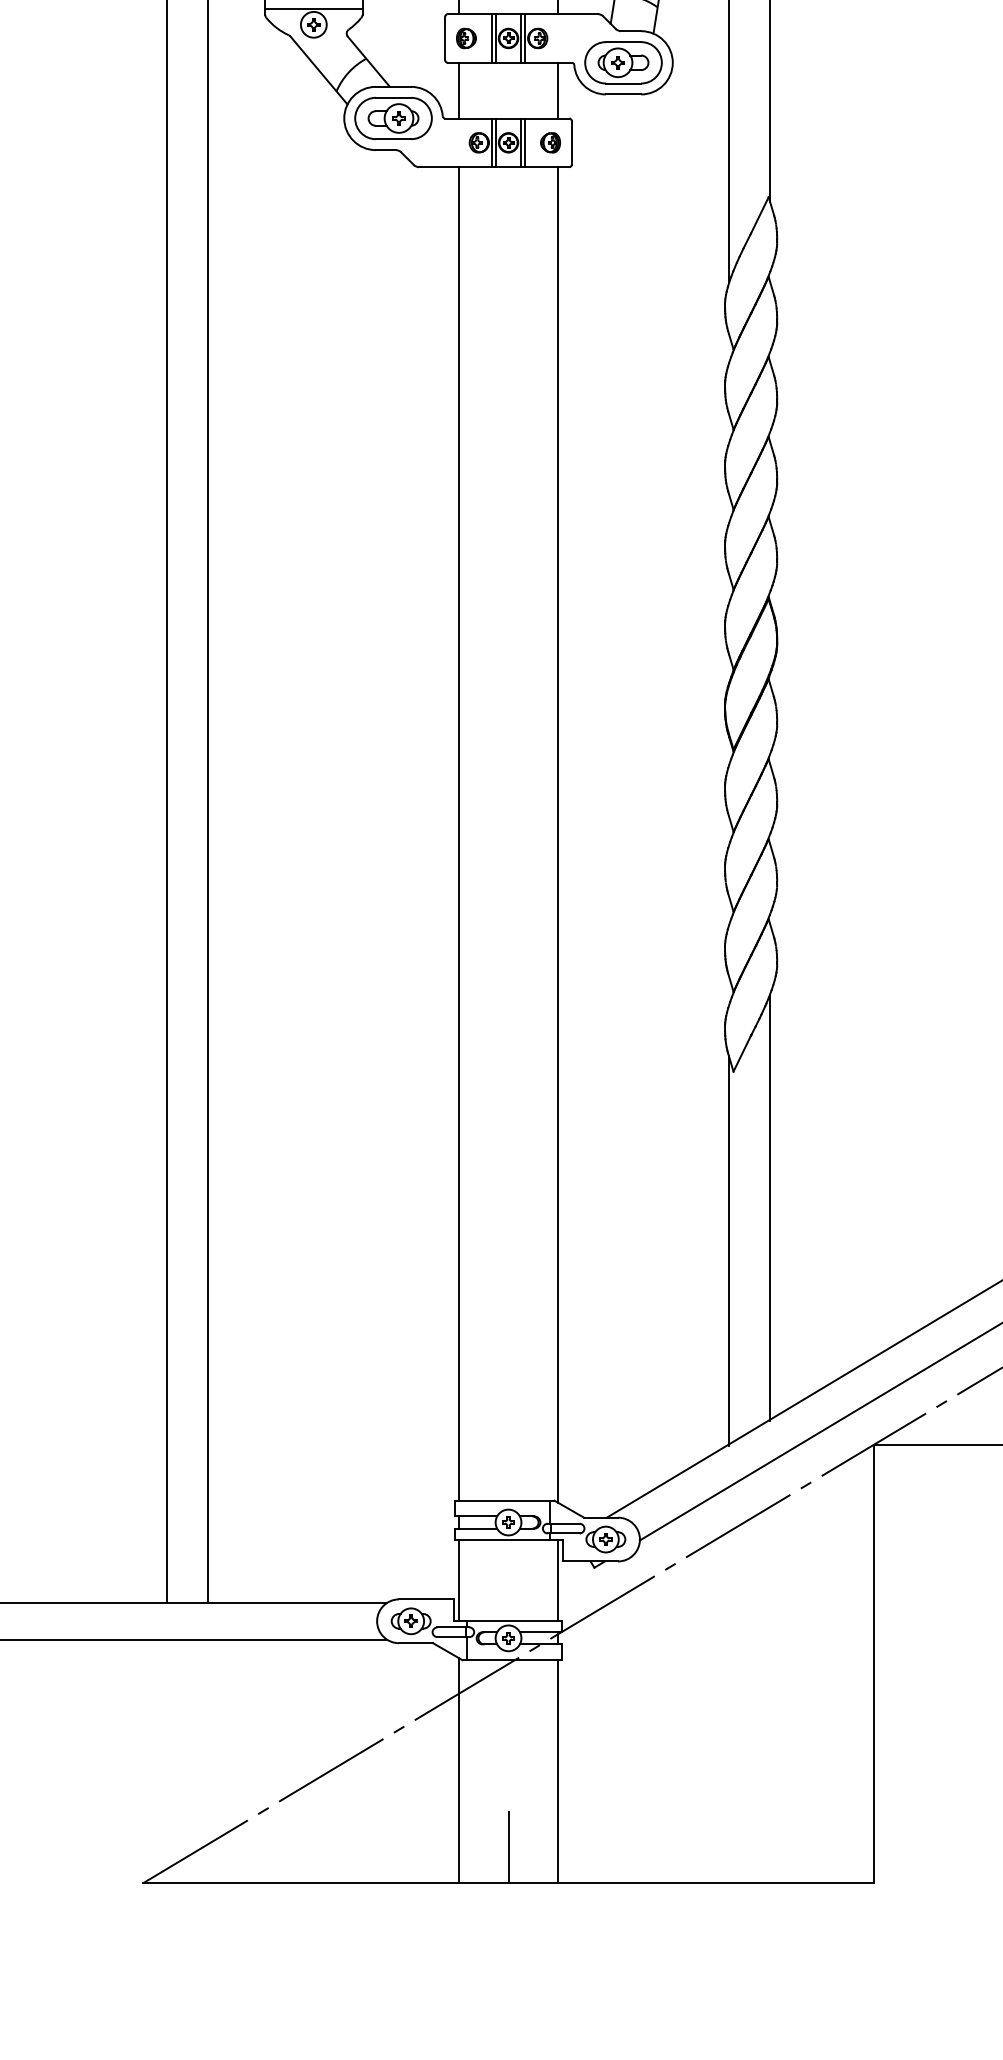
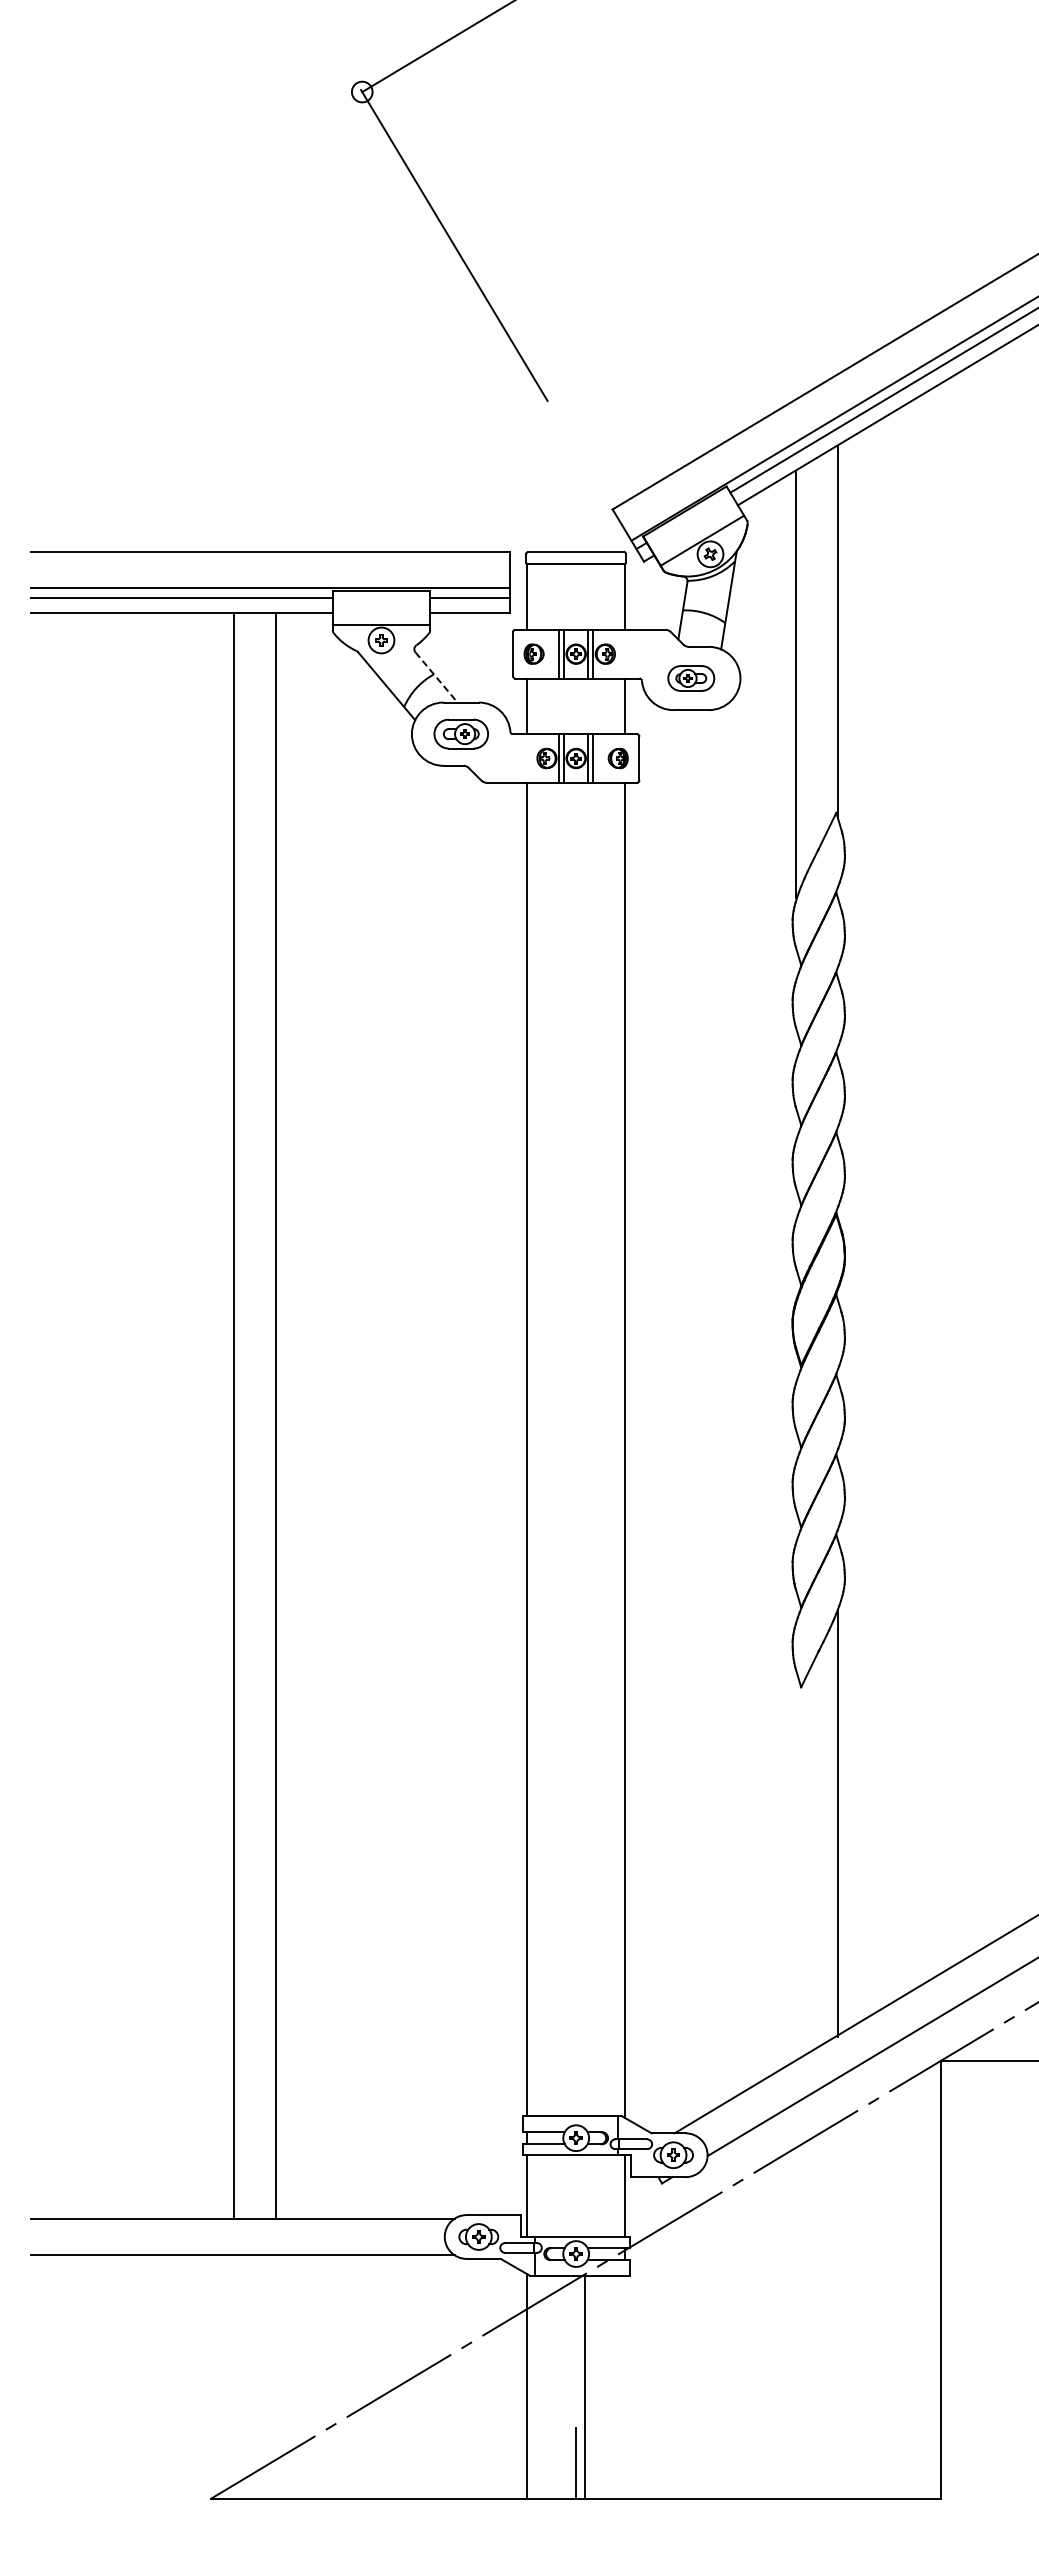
line: (368, 61) -> (436, 677), solid -> dashed
part: (623, 62) -> (691, 678), size x0.6
part: (393, 117) -> (461, 733), size x0.7
line: (728, 1250) -> (796, 1866), removed
line: (557, 1770) -> (585, 2386), moved

